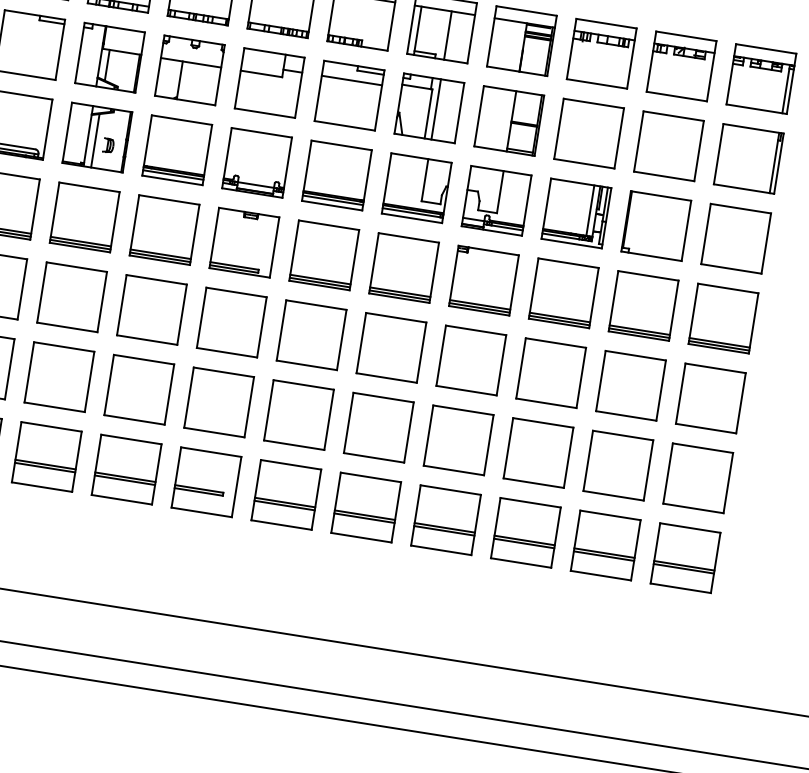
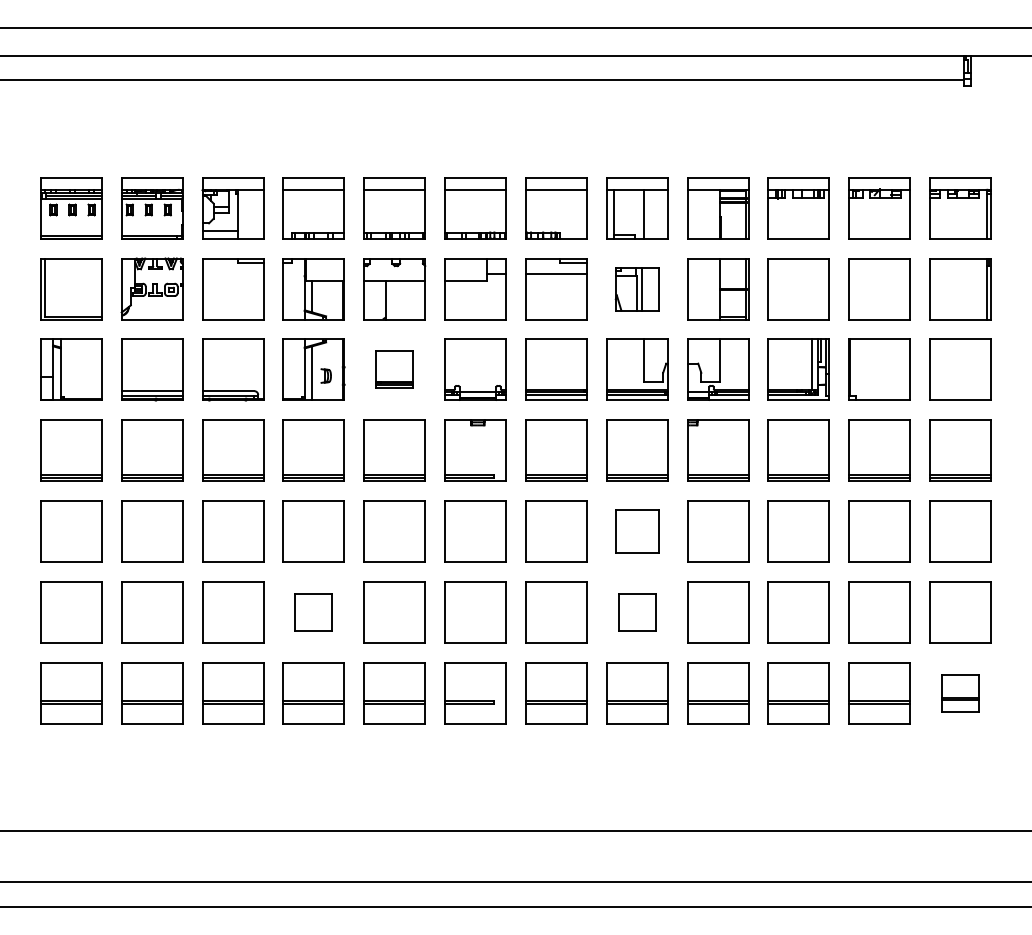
part: (428, 108) -> (636, 289), size x0.7
part: (177, 149) -> (394, 369), size x0.6
part: (391, 347) -> (637, 531), size x0.7
part: (59, 377) -> (313, 612), size x0.6
part: (379, 427) -> (637, 612), size x0.6
part: (685, 558) -> (960, 693), size x0.6

